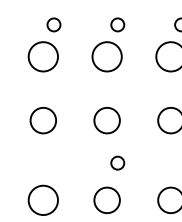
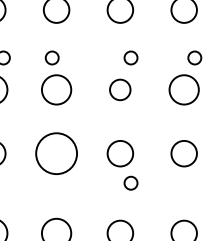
circle: (53, 24) -> (51, 57), moved
circle: (106, 56) -> (119, 89), size x0.7
circle: (43, 120) -> (56, 153), size x1.6
circle: (117, 162) -> (130, 182), moved

